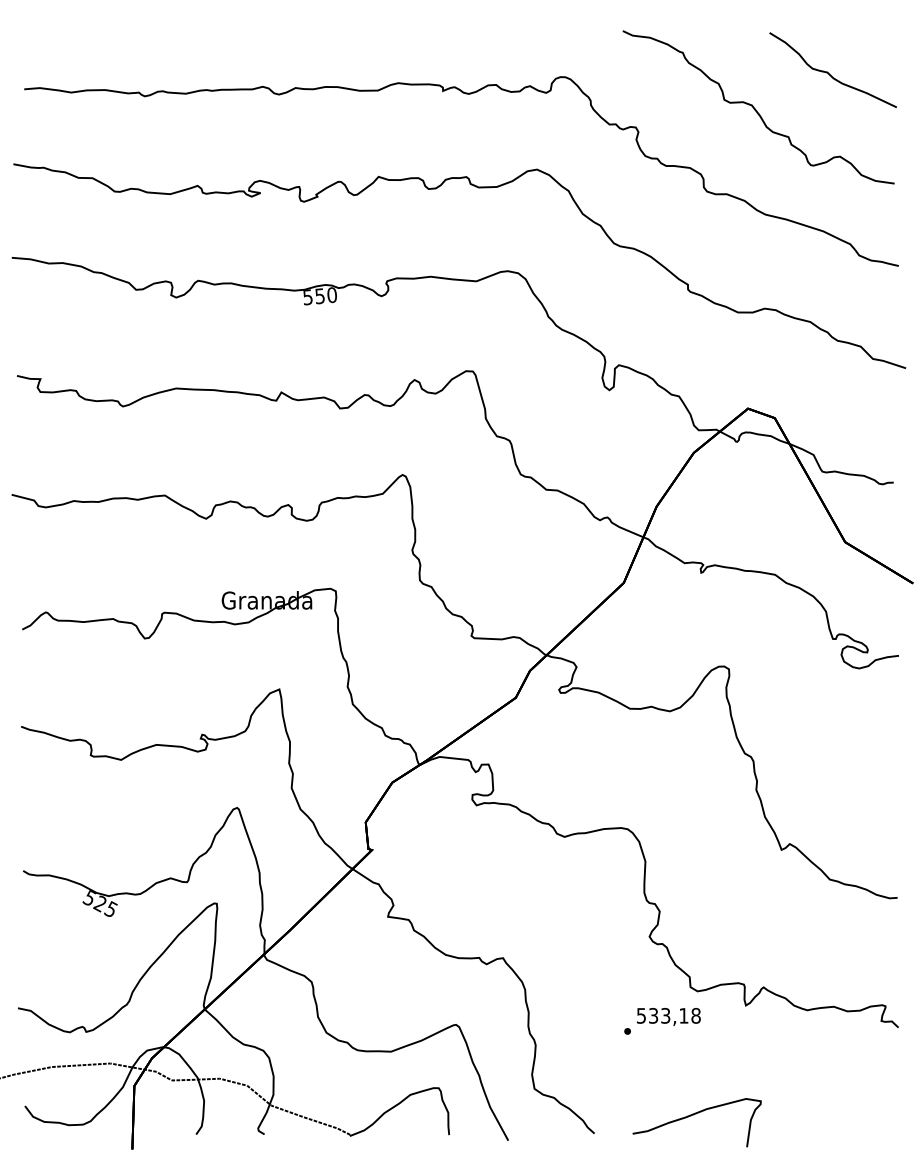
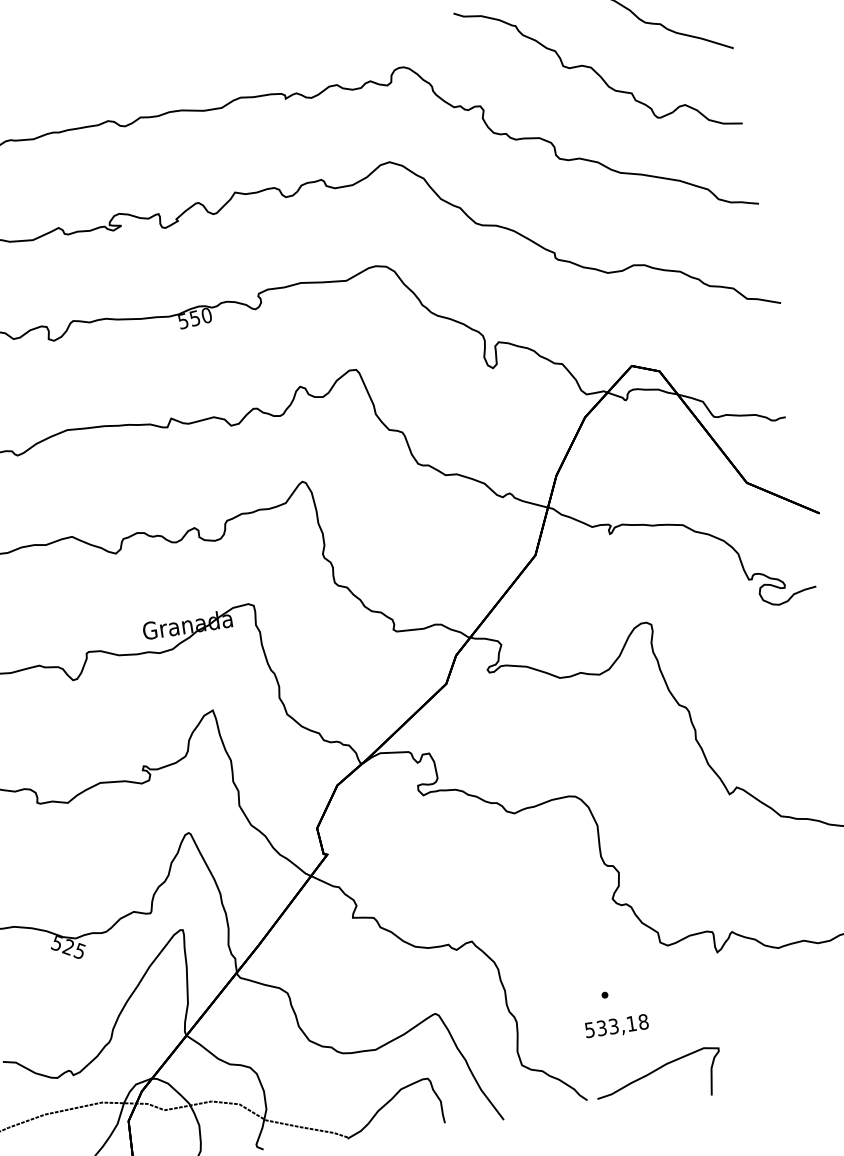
text: (668, 1016) -> (616, 1026), moved
curve: (693, 1115) -> (654, 1072), moved

